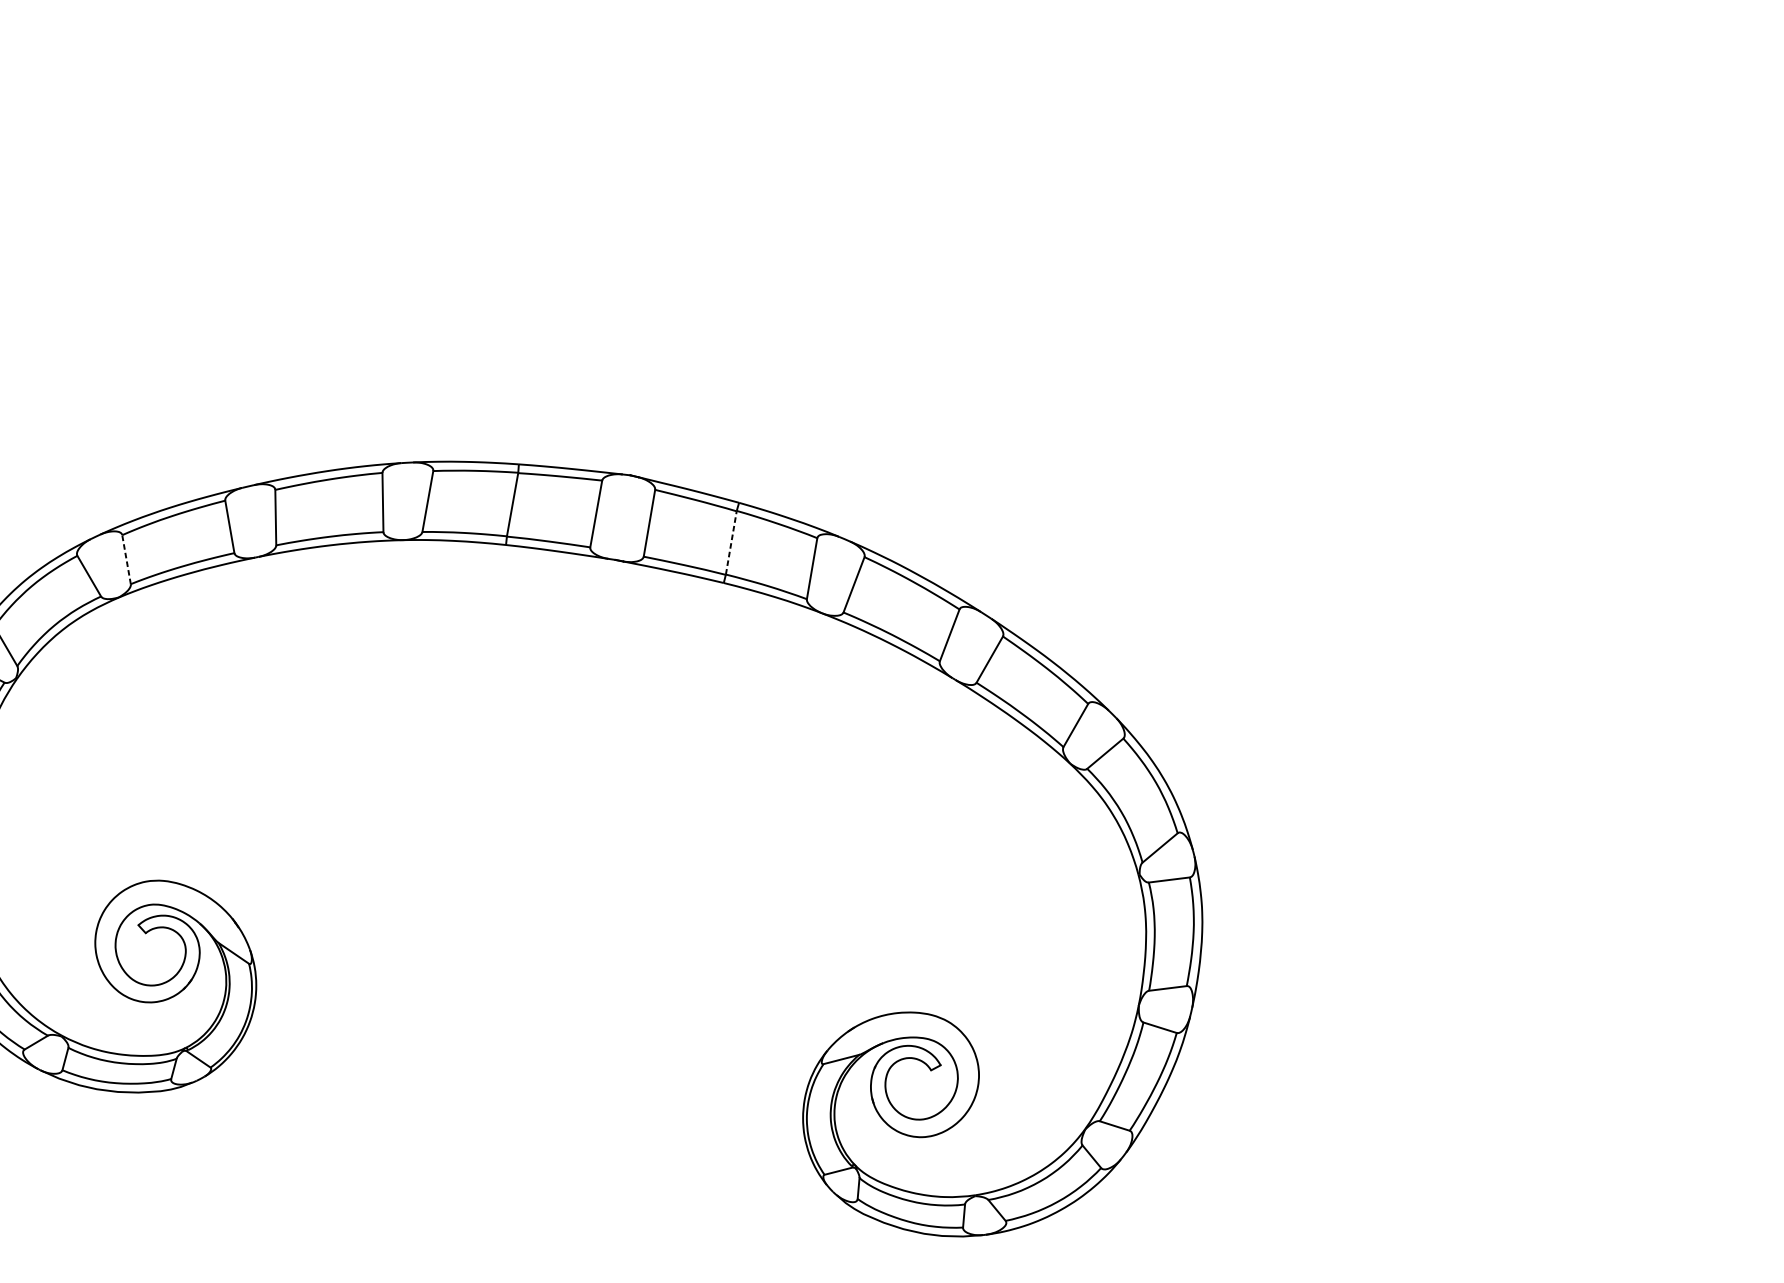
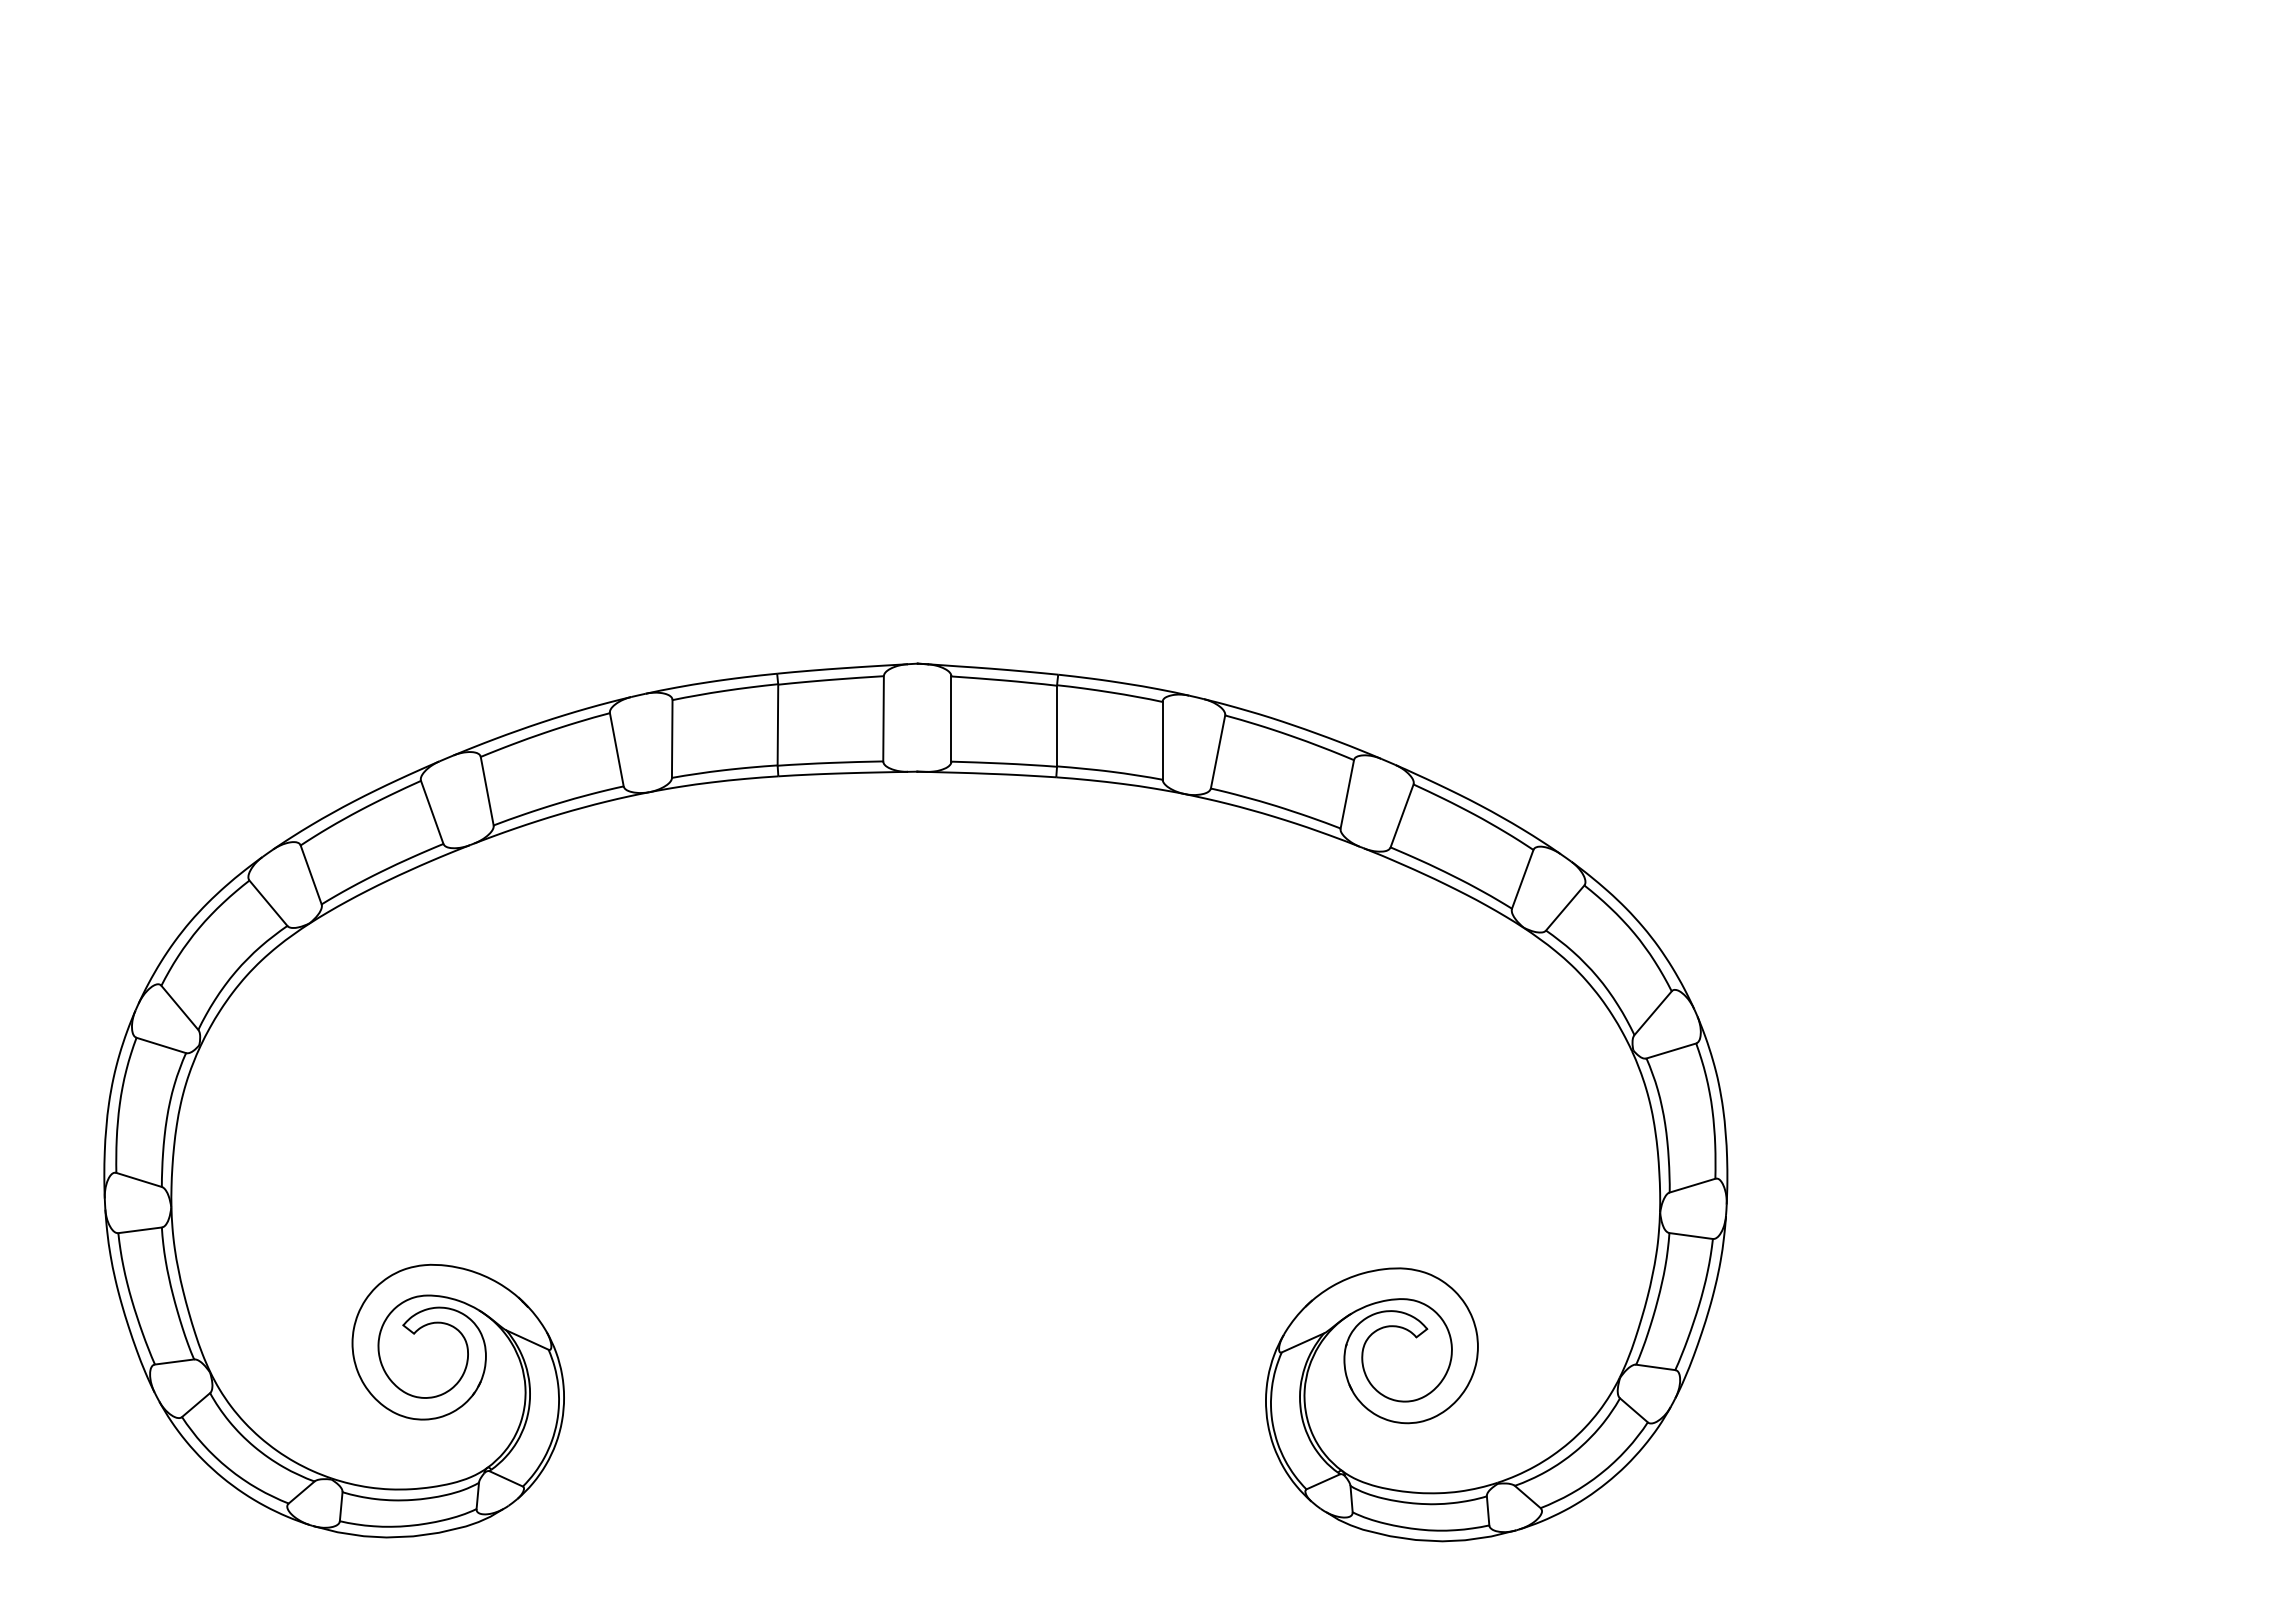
line: (731, 542) -> (1057, 725), dashed -> solid
line: (126, 559) -> (311, 874), dashed -> solid

